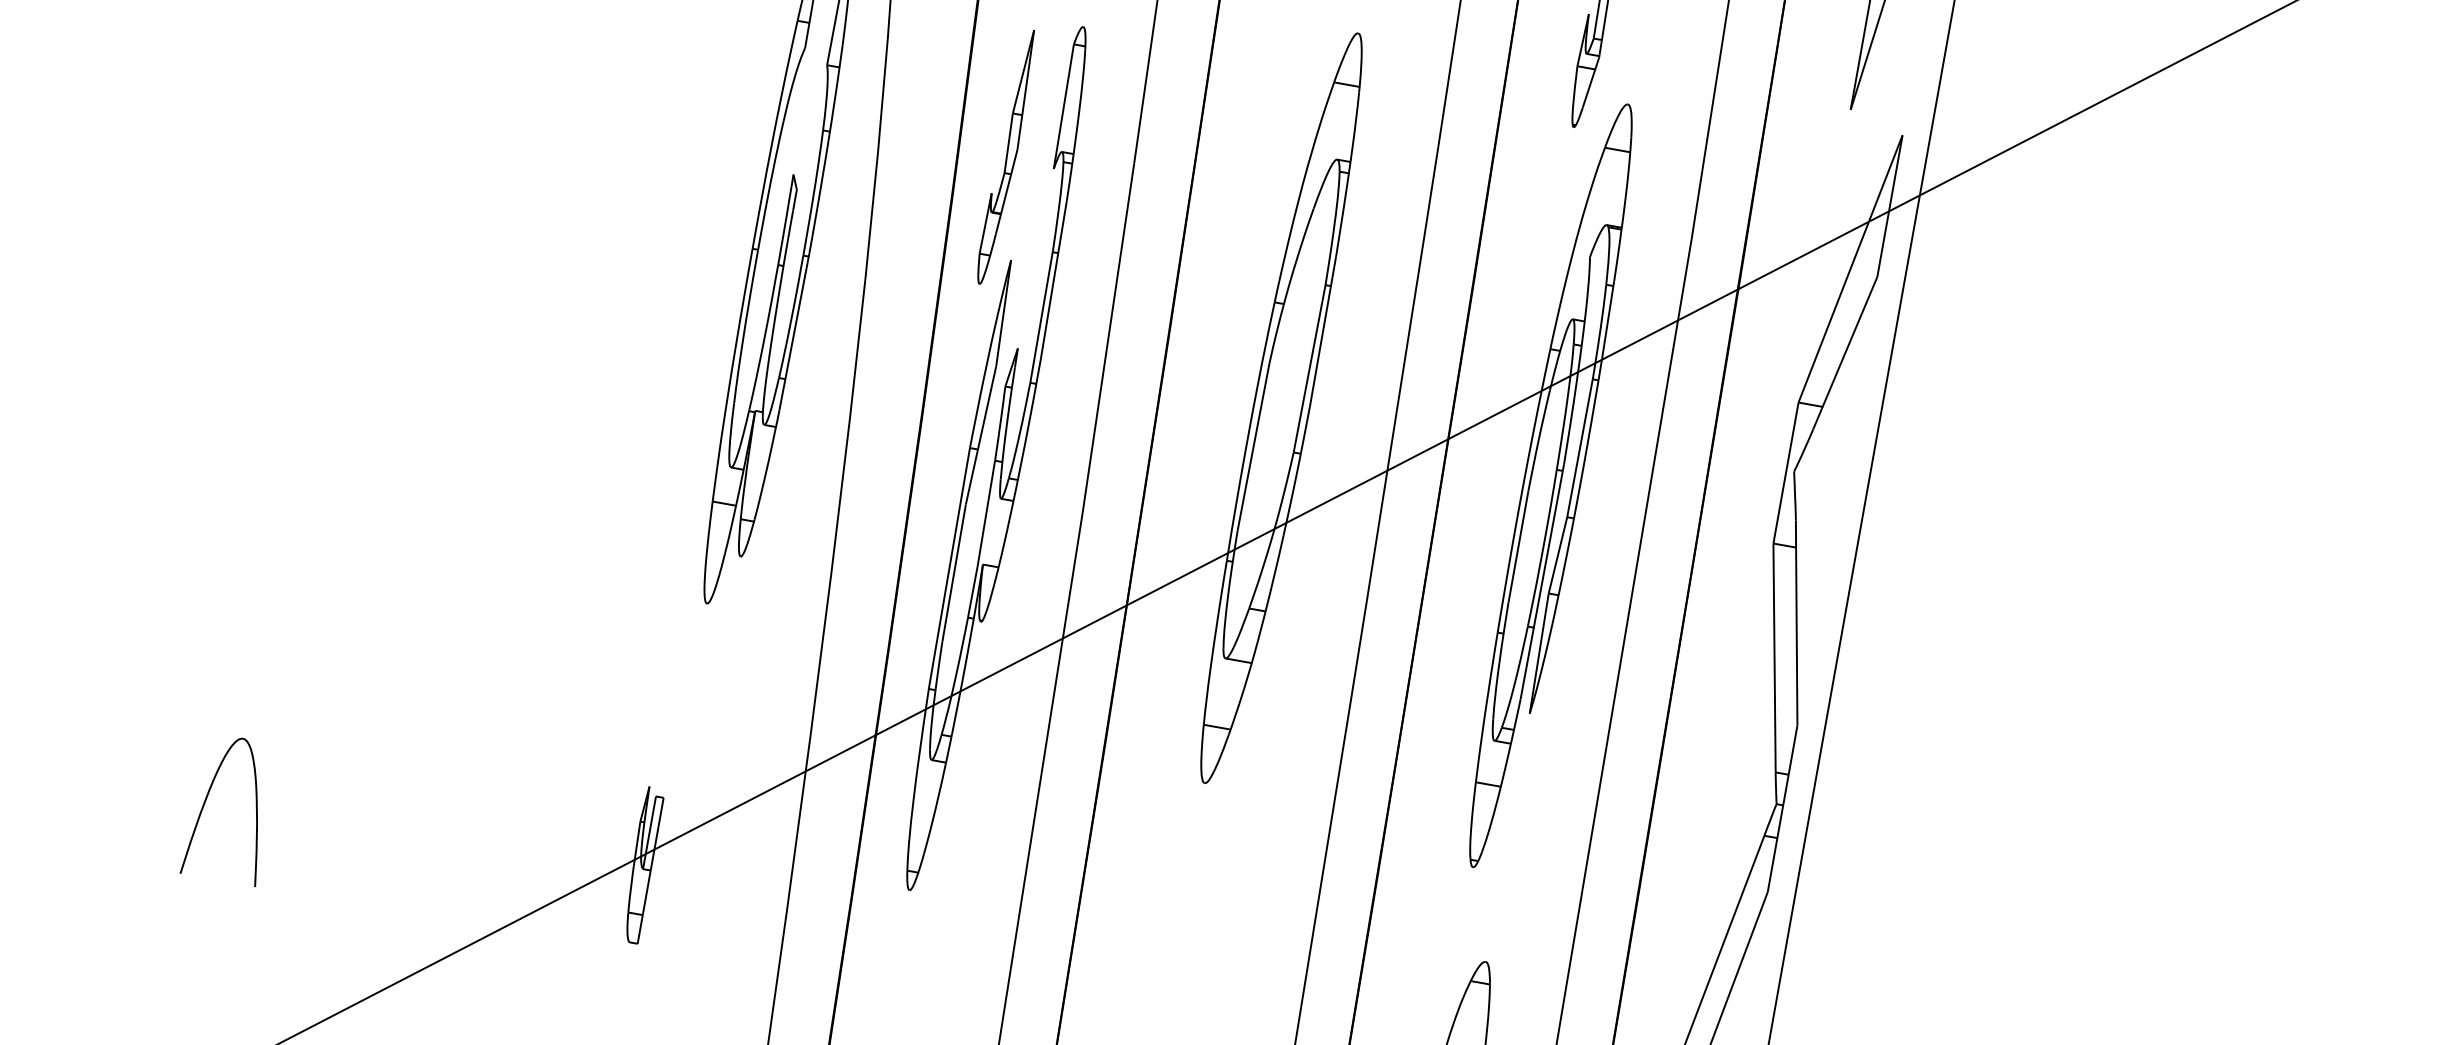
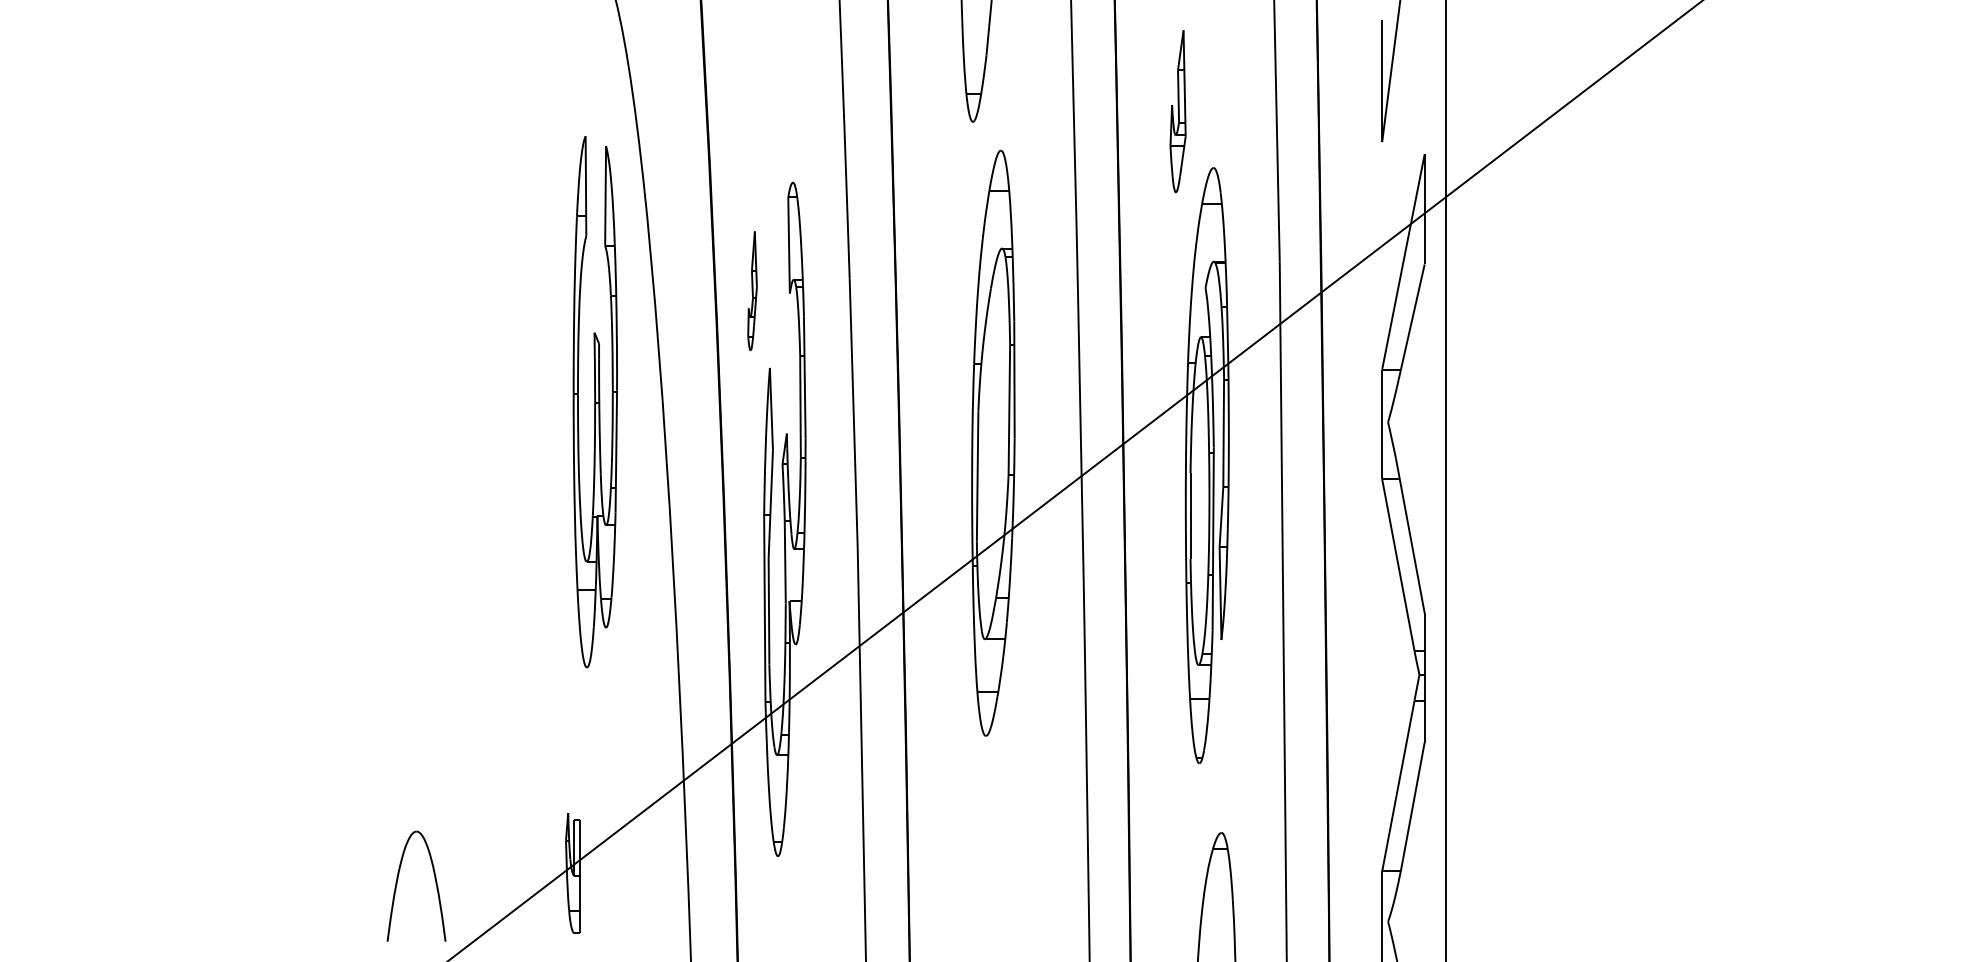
part: (1006, 156) -> (752, 290), size x0.6
part: (208, 796) -> (398, 879), moved

